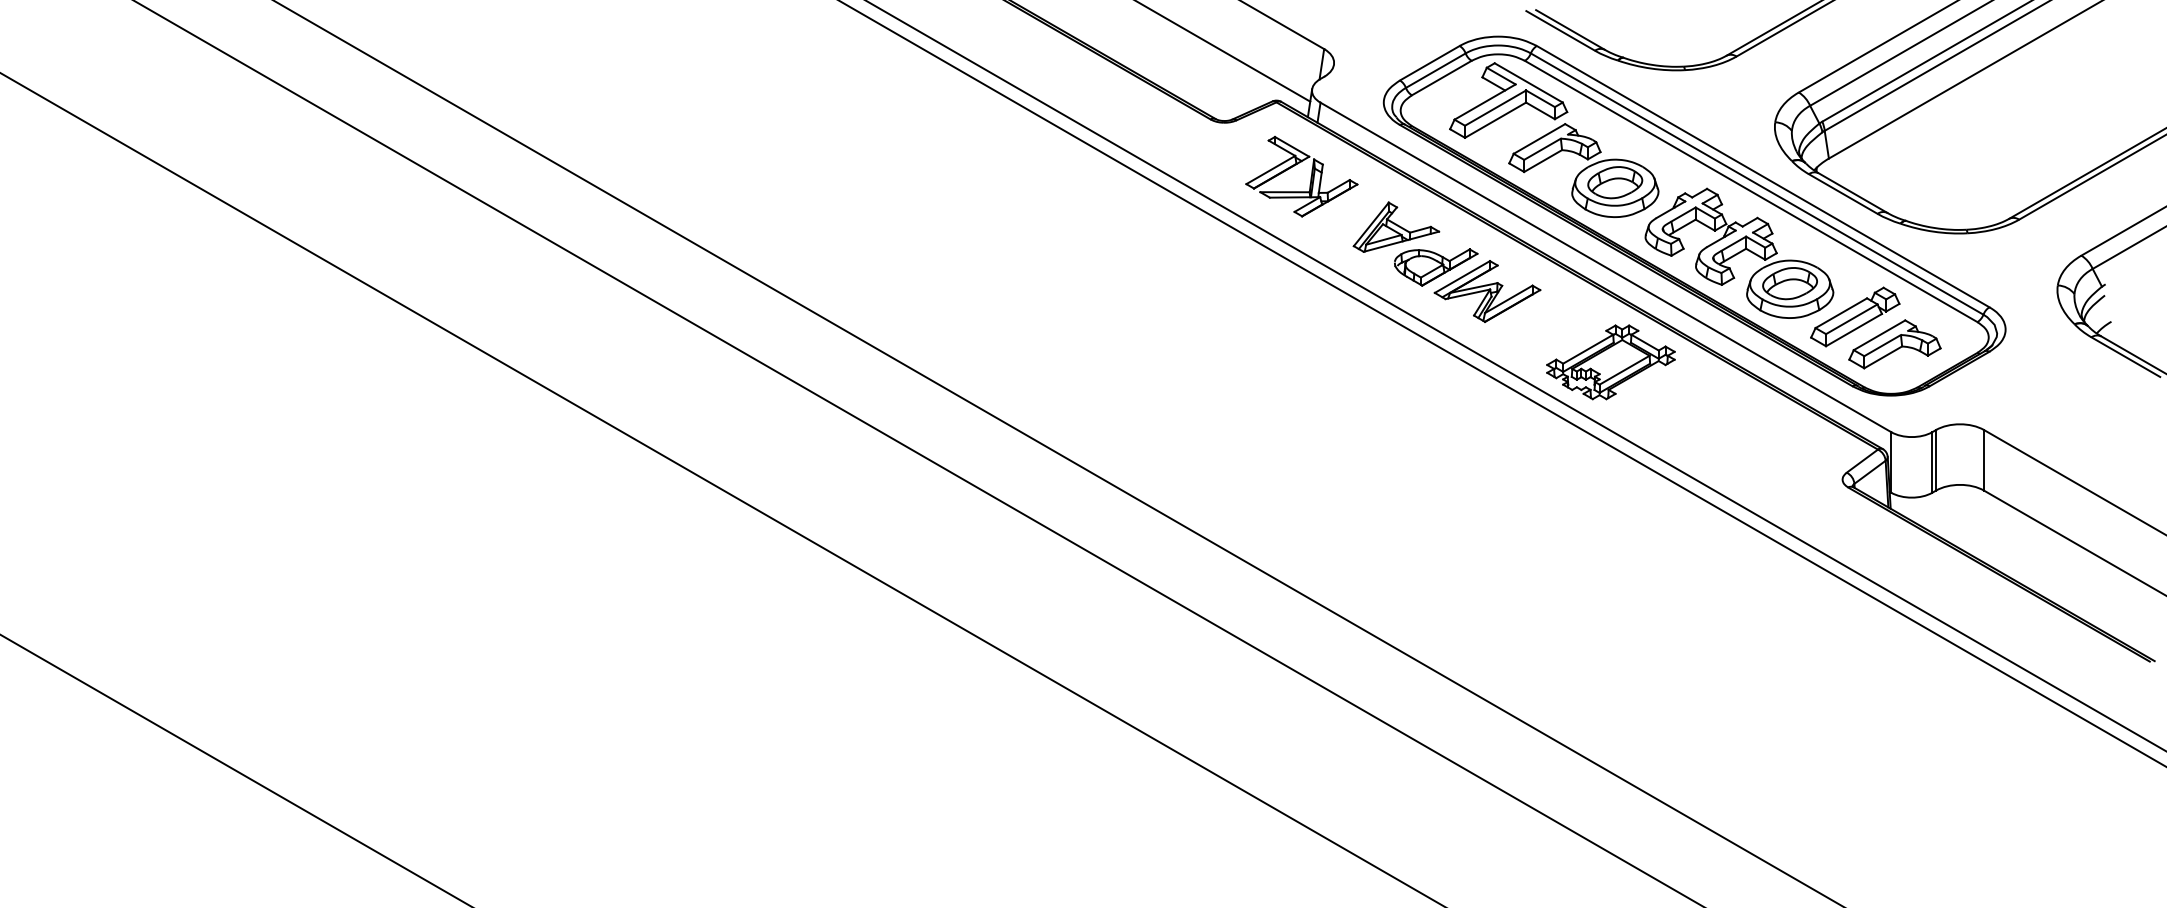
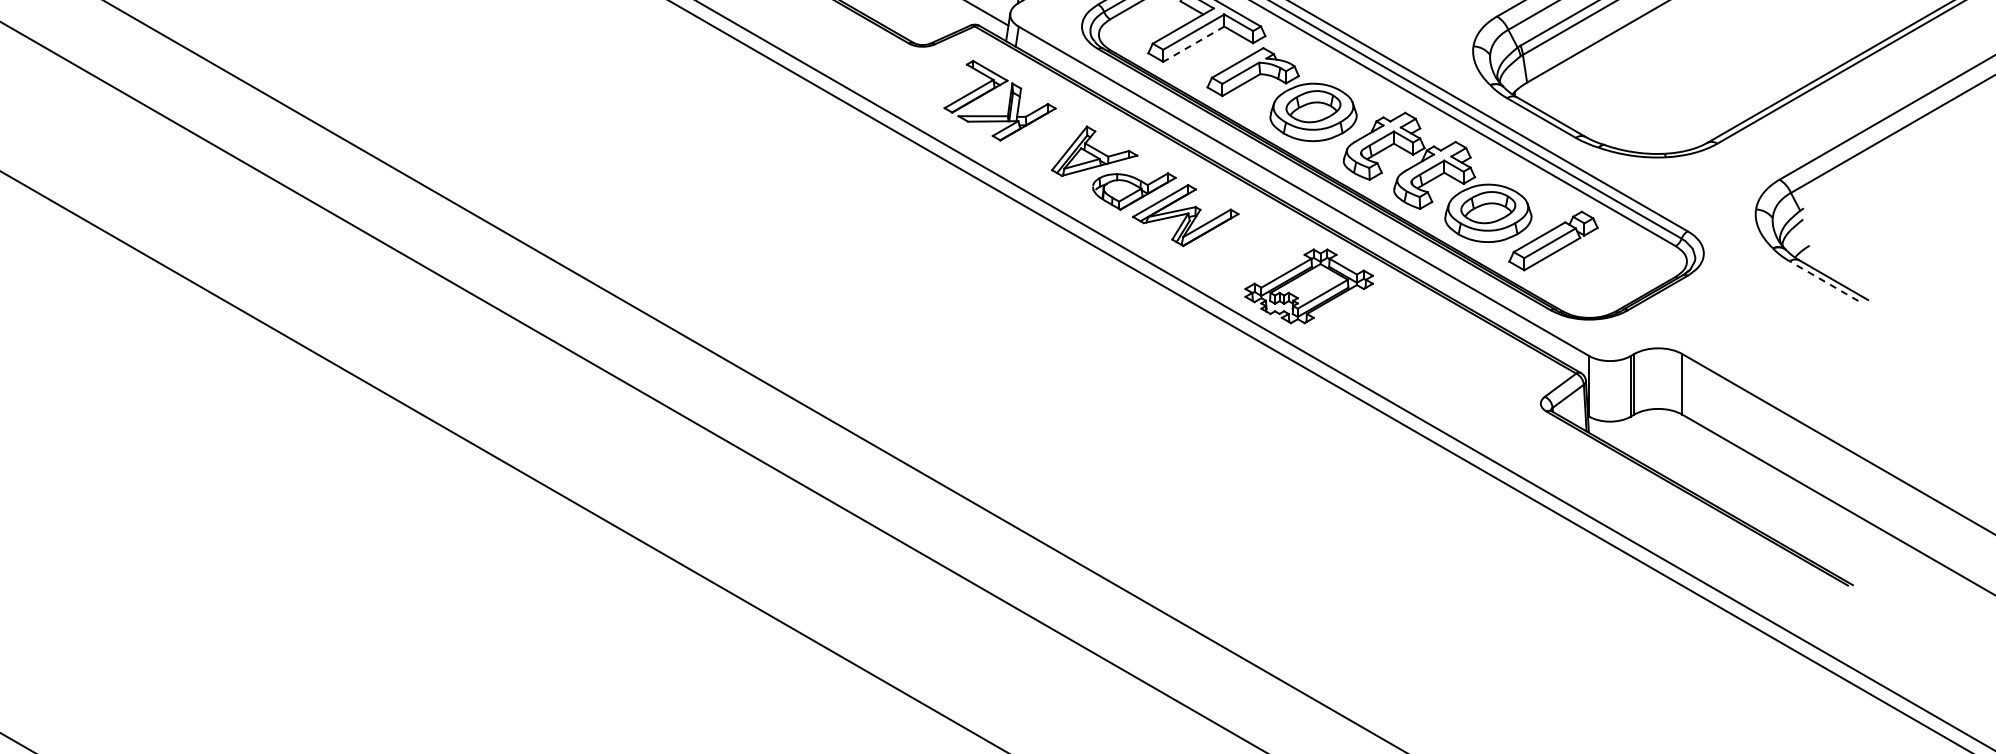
line: (1495, 120) -> (1193, 44), solid -> dashed
part: (1894, 344) -> (1592, 268), removed
line: (2125, 357) -> (1823, 281), solid -> dashed

